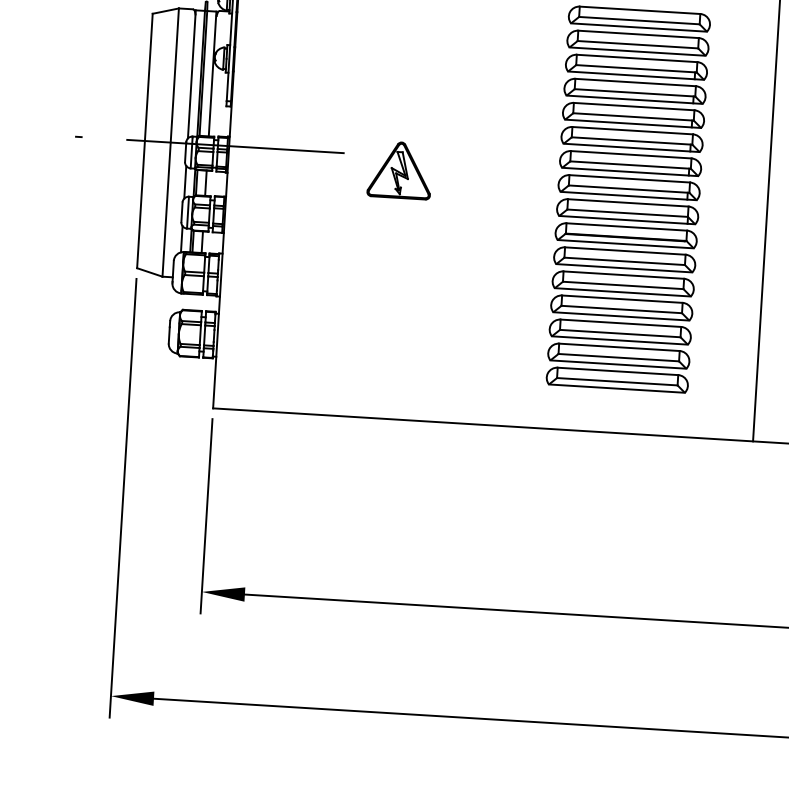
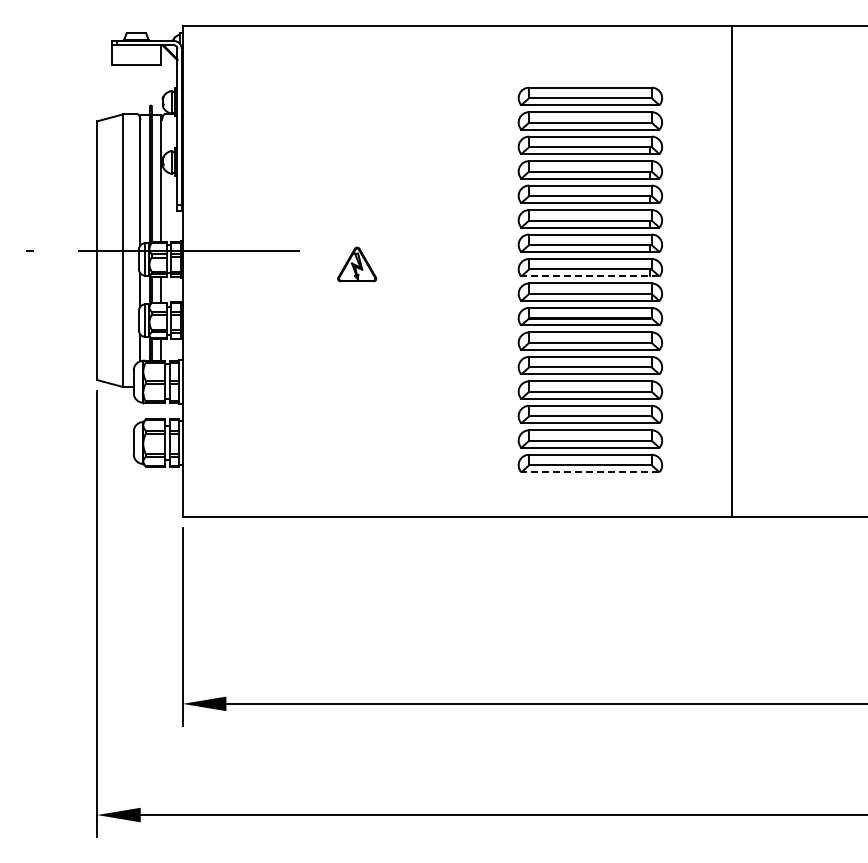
part: (399, 170) -> (356, 264), size x0.6
line: (627, 195) -> (589, 276), solid -> dashed
line: (615, 388) -> (589, 472), solid -> dashed

